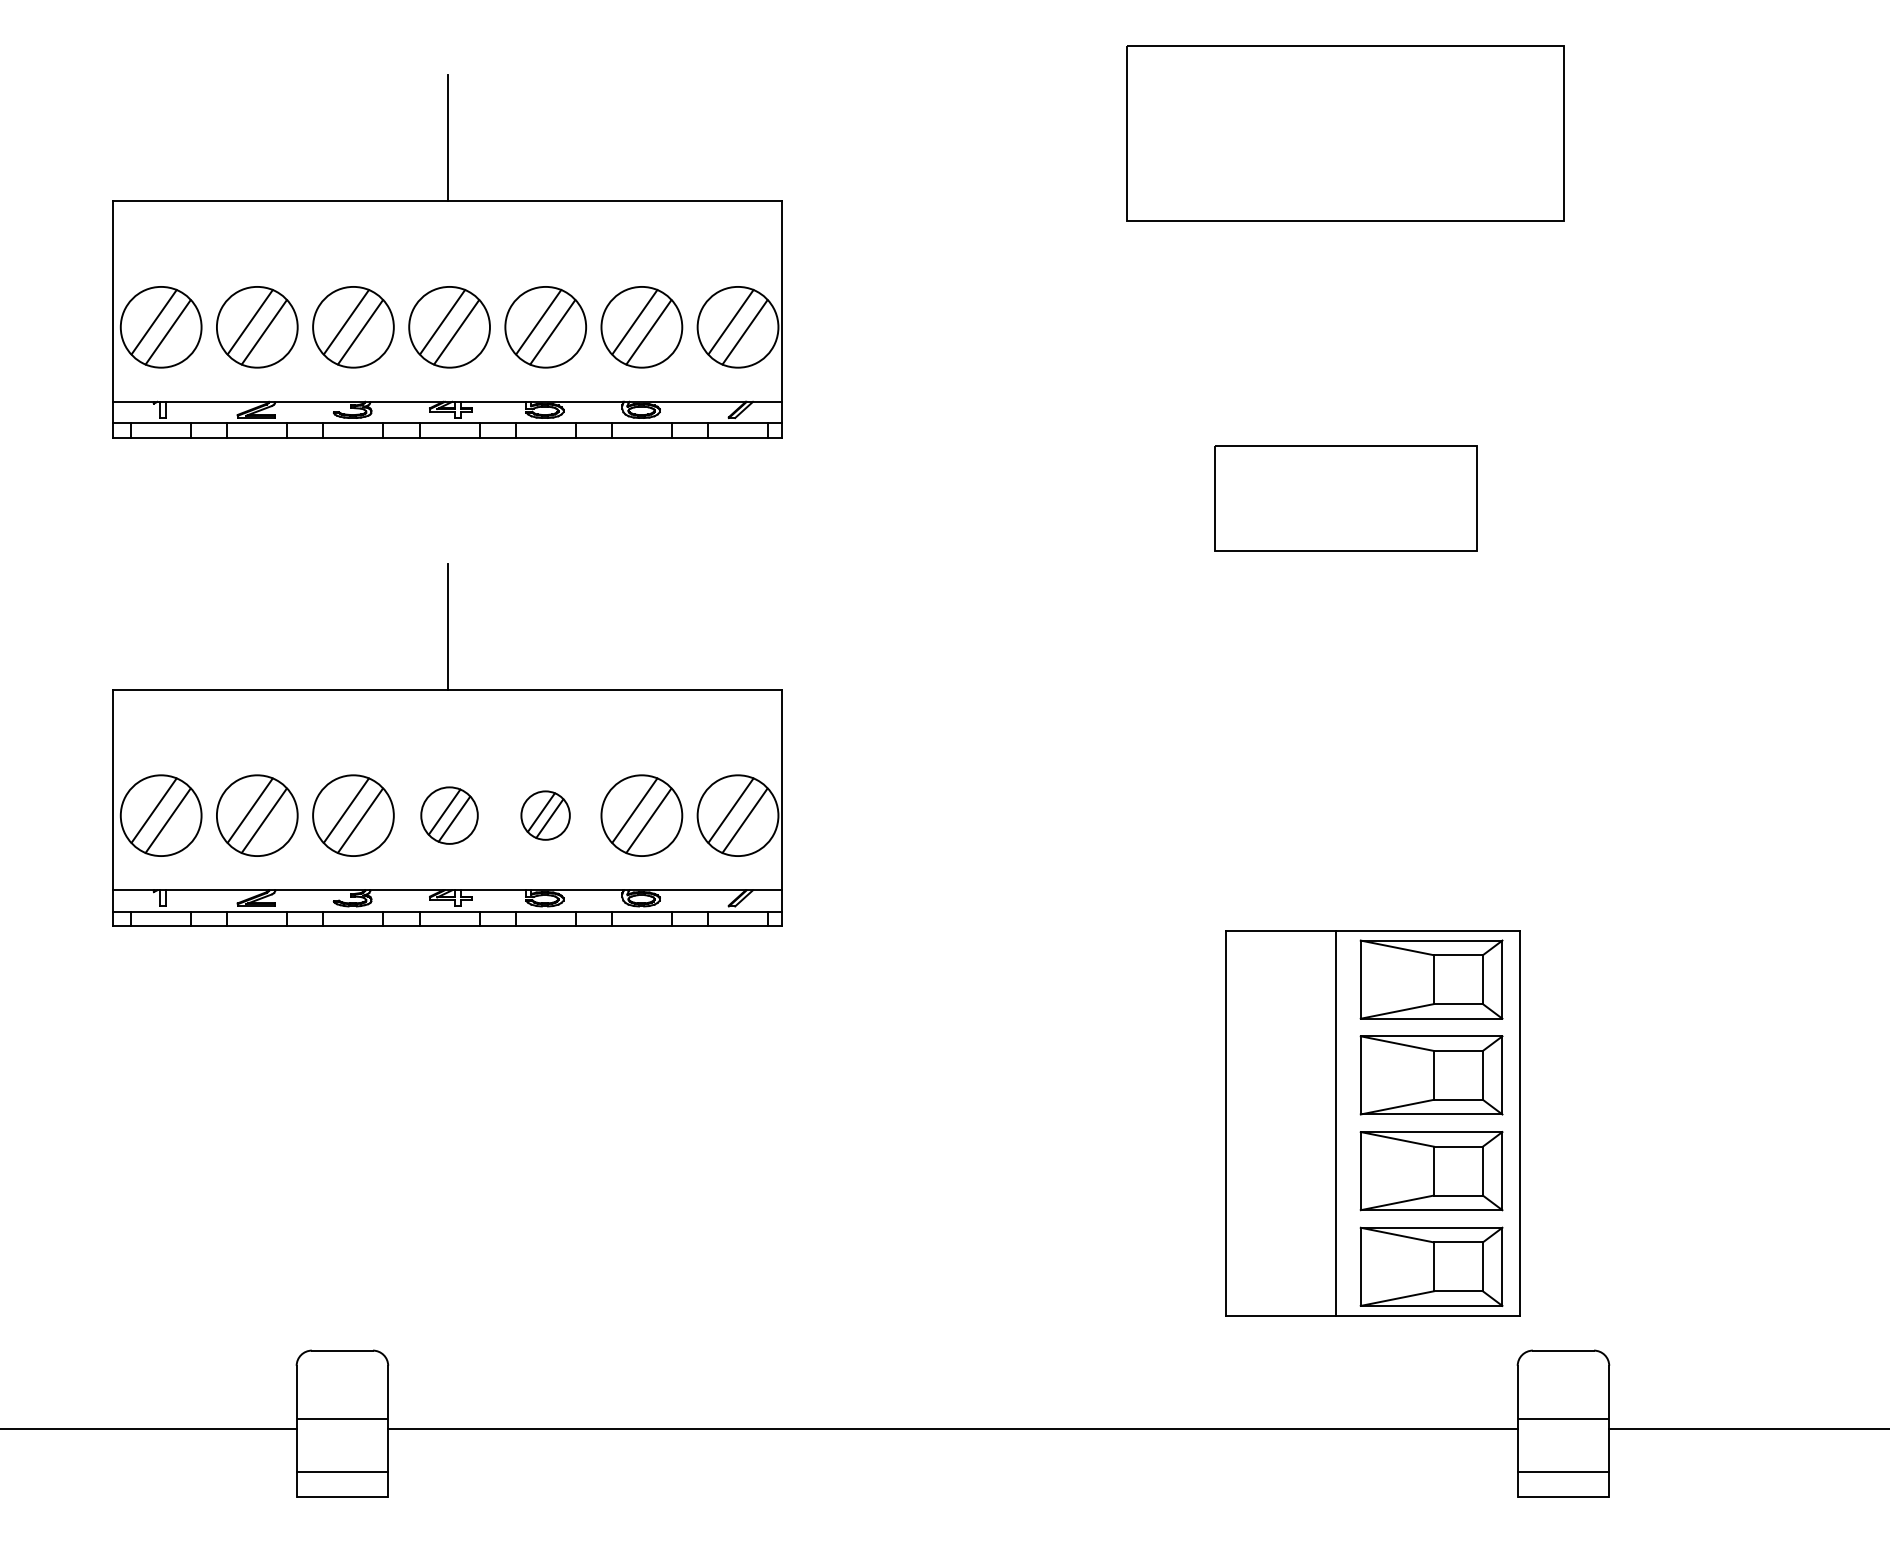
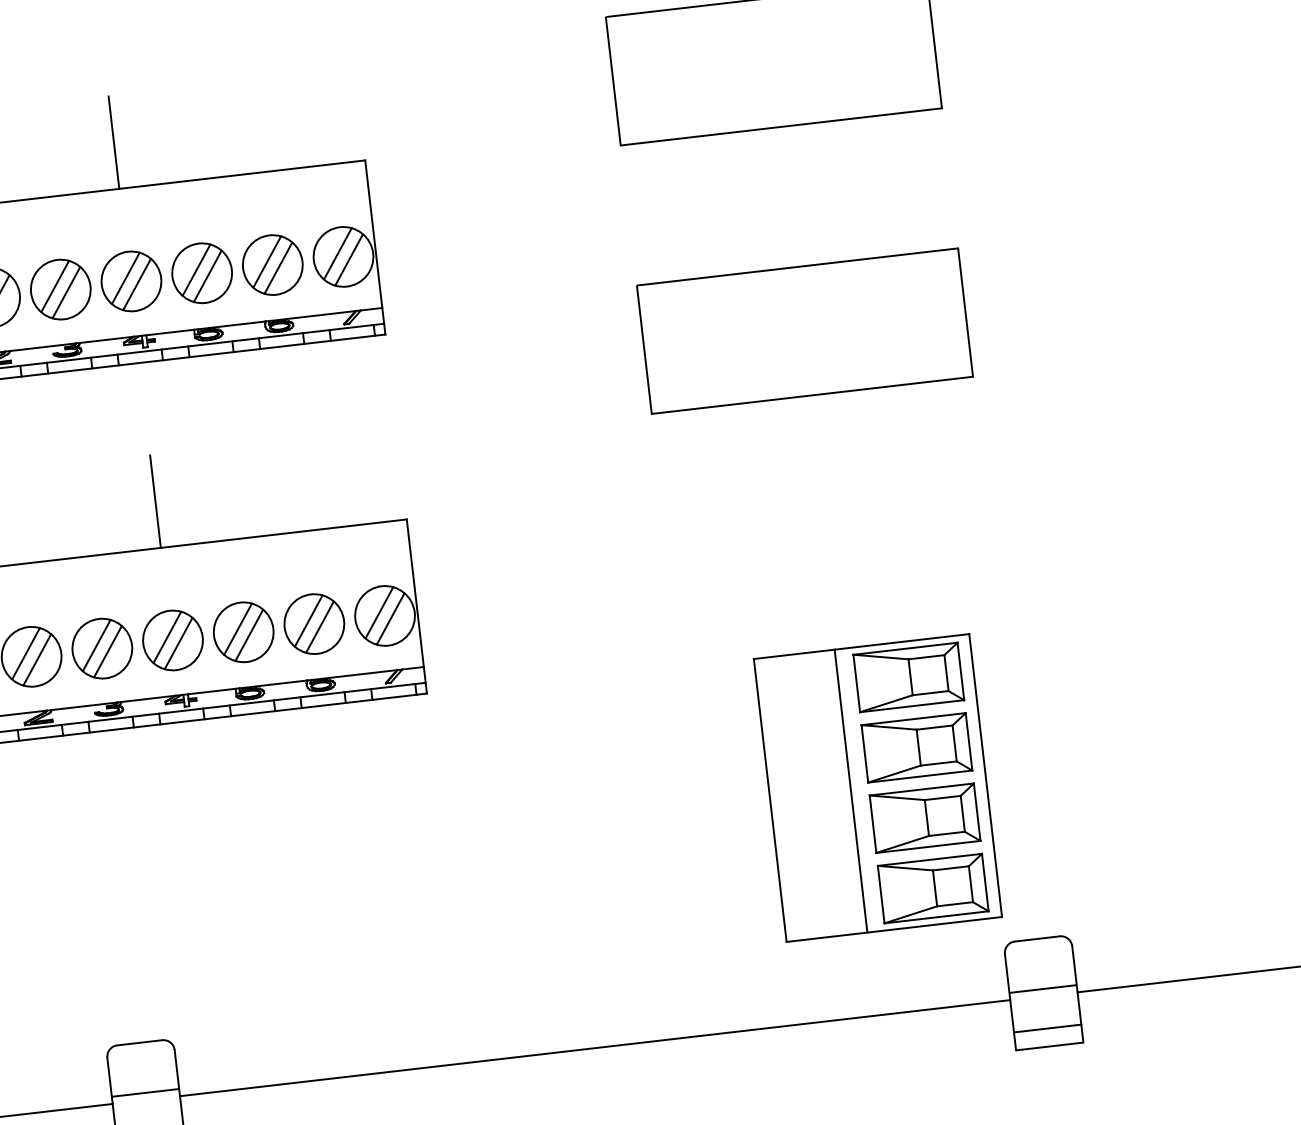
part: (1345, 498) -> (804, 331), size x1.67
part: (449, 815) -> (172, 640), size x1.43
part: (545, 815) -> (243, 632), size x1.67

